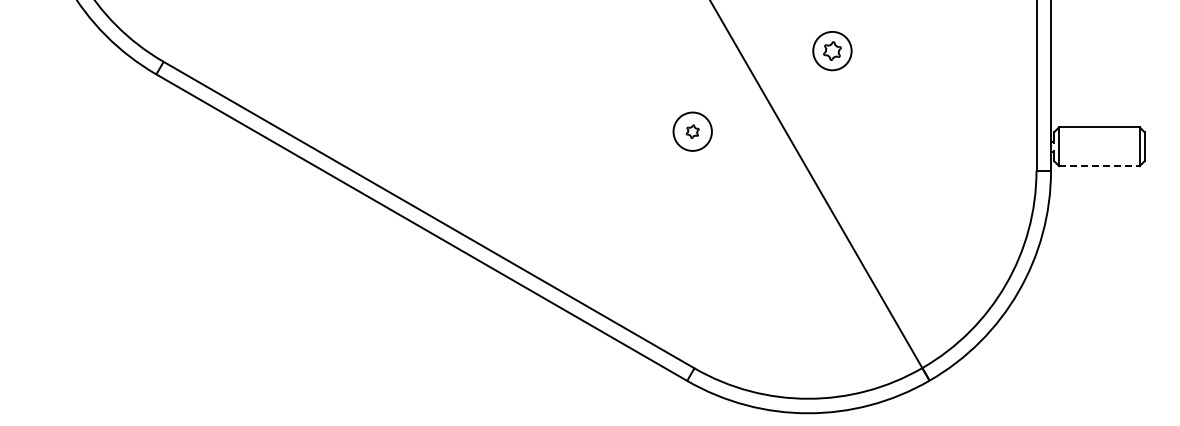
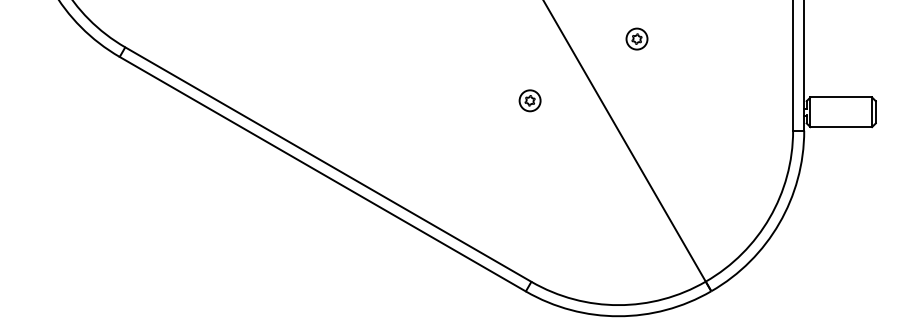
part: (832, 50) -> (637, 38), size x0.71
circle: (692, 131) -> (529, 100), size x0.71
line: (1099, 166) -> (841, 127), dashed -> solid

